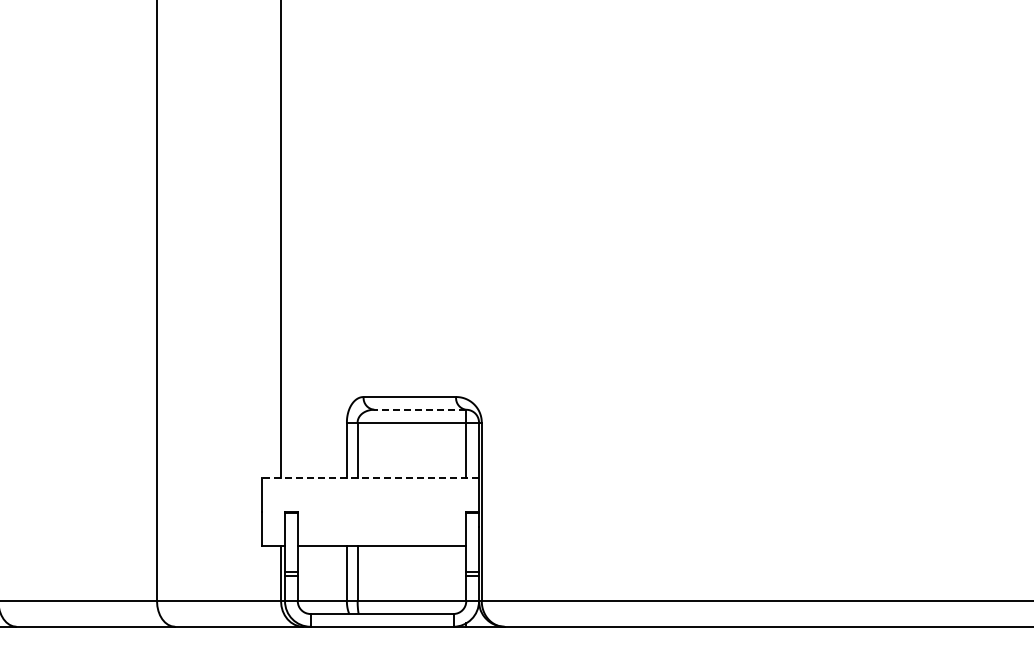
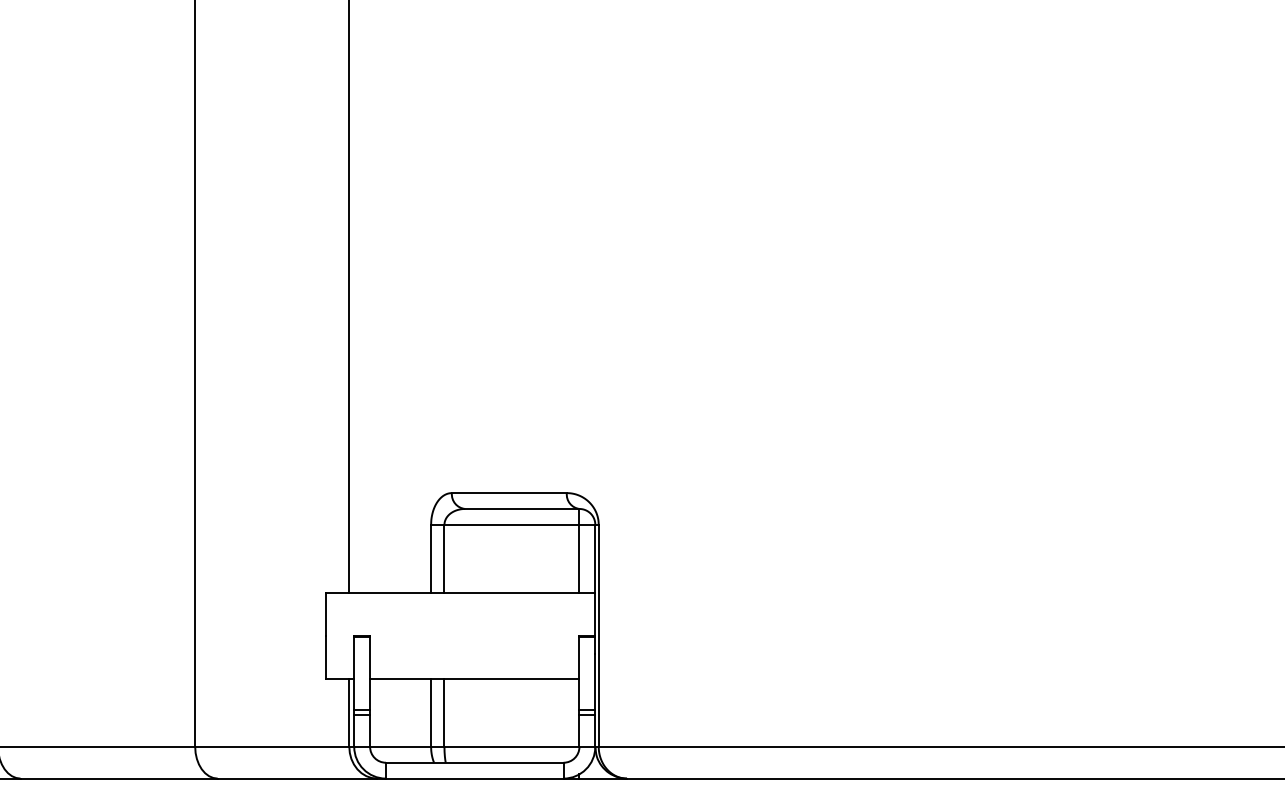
line: (419, 409) -> (521, 508), dashed -> solid
line: (370, 477) -> (460, 593), dashed -> solid

